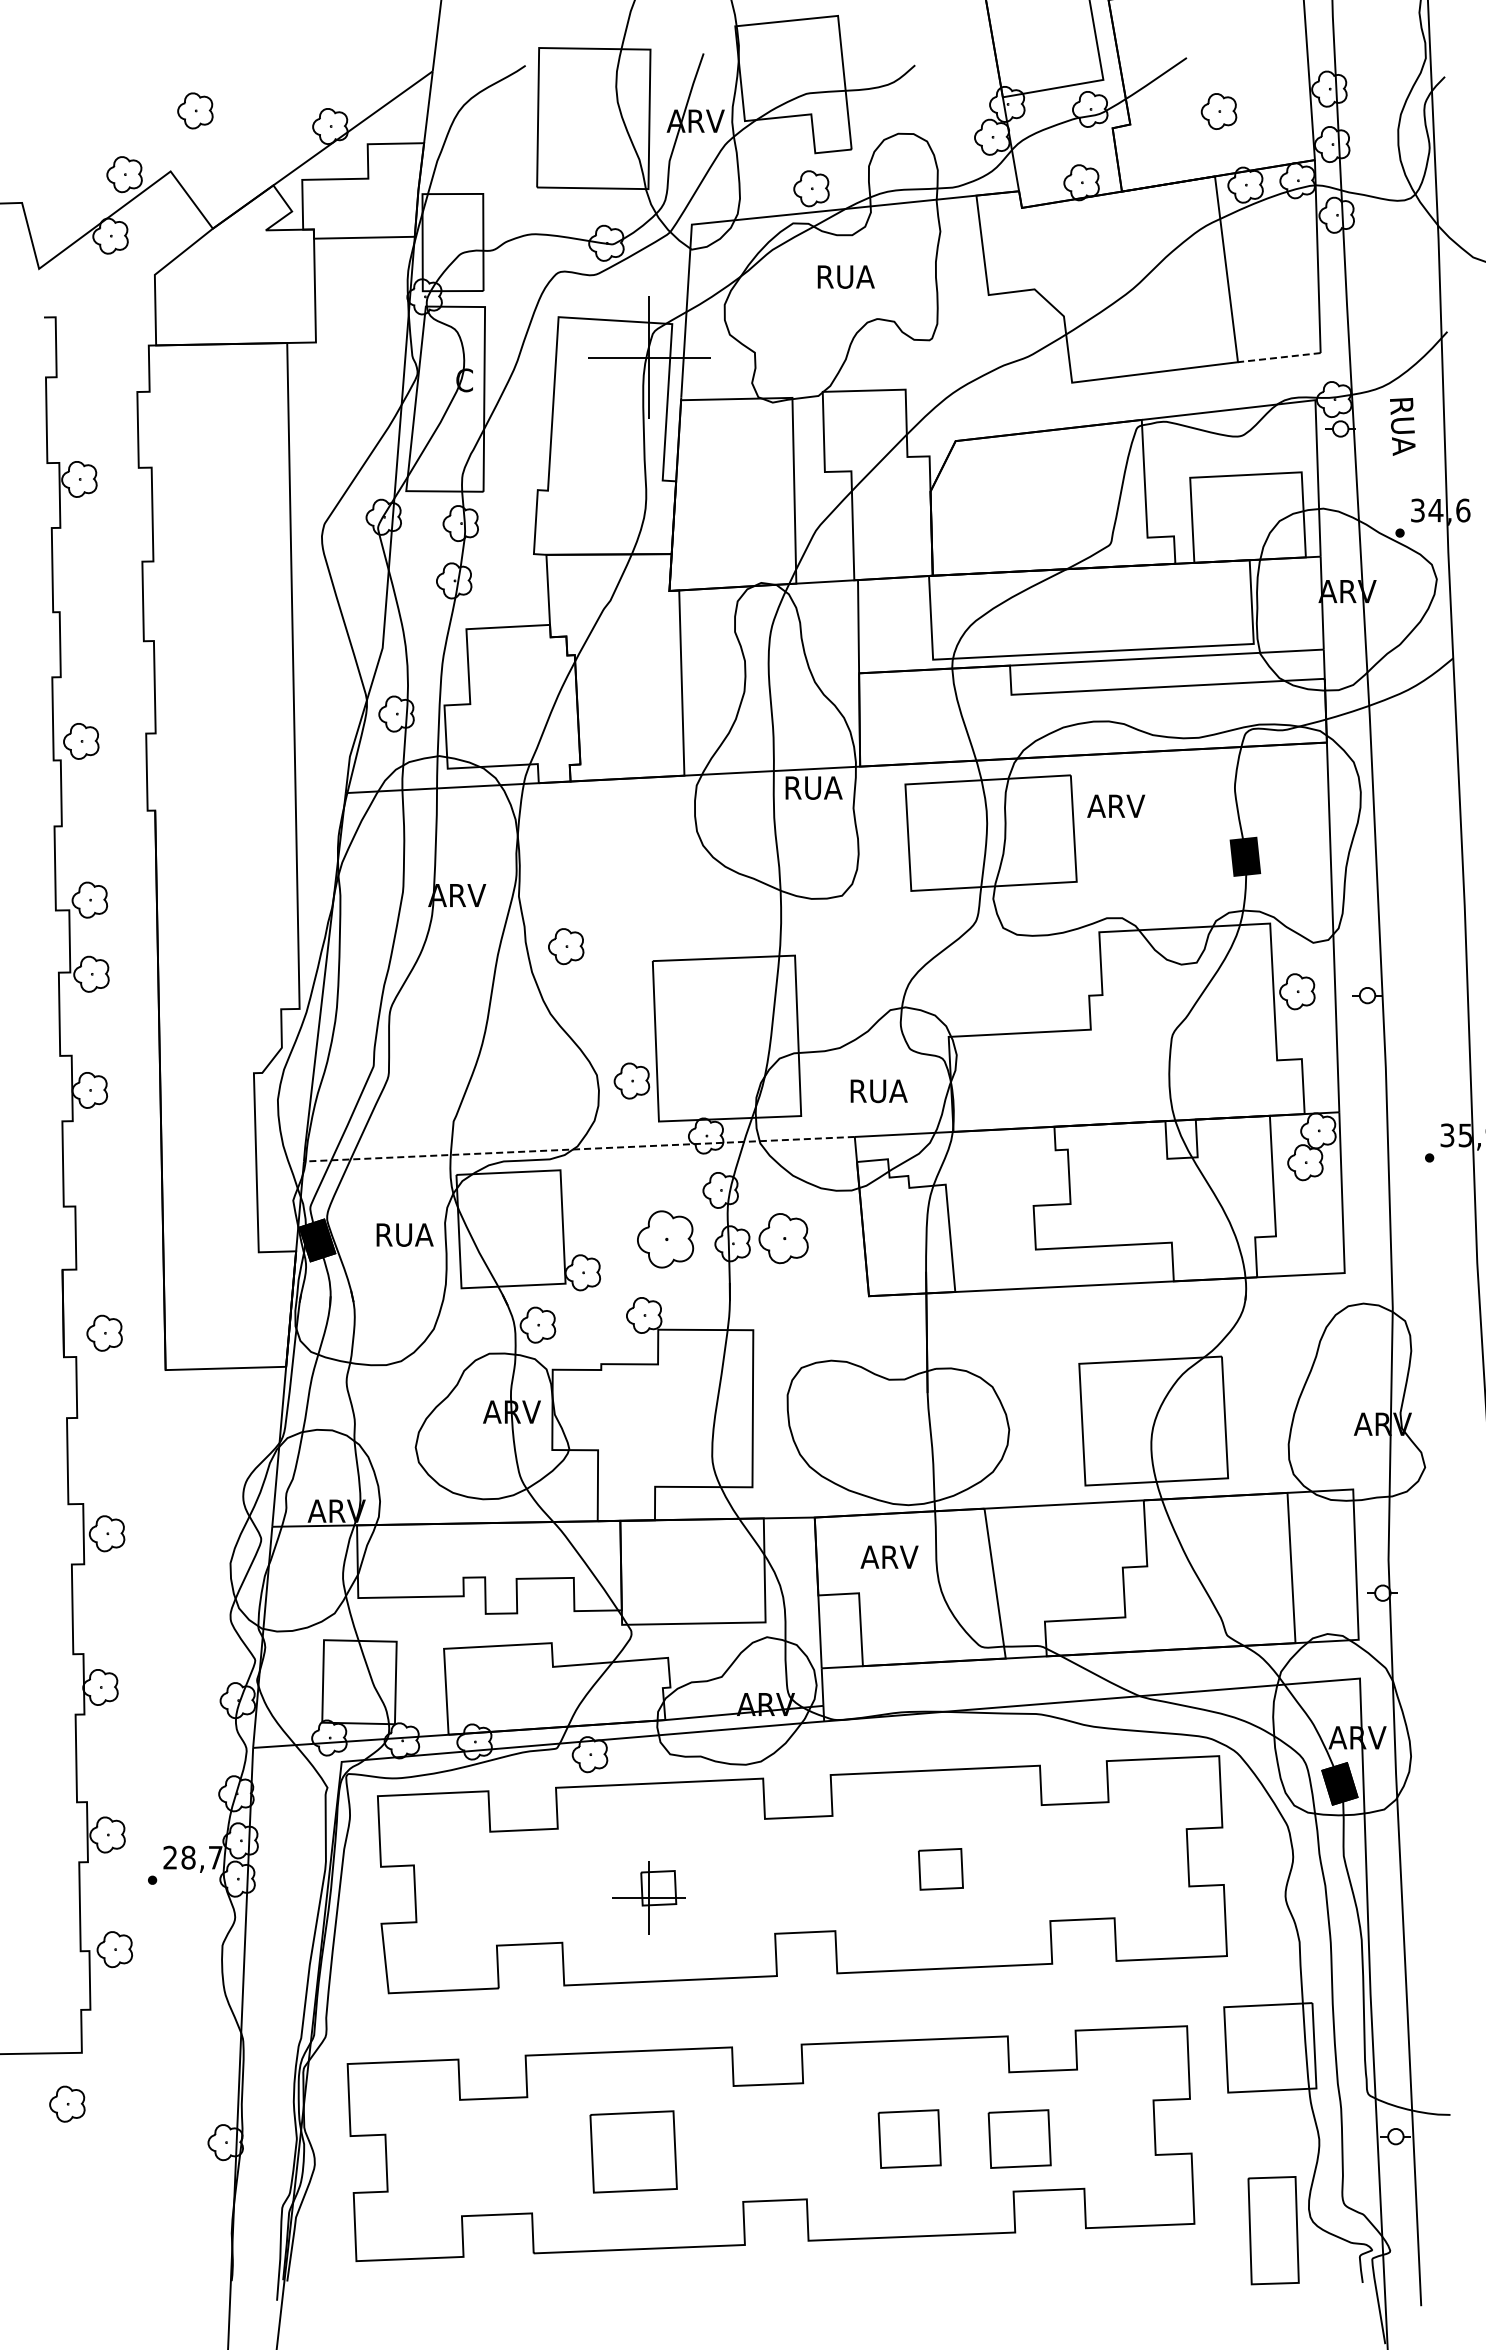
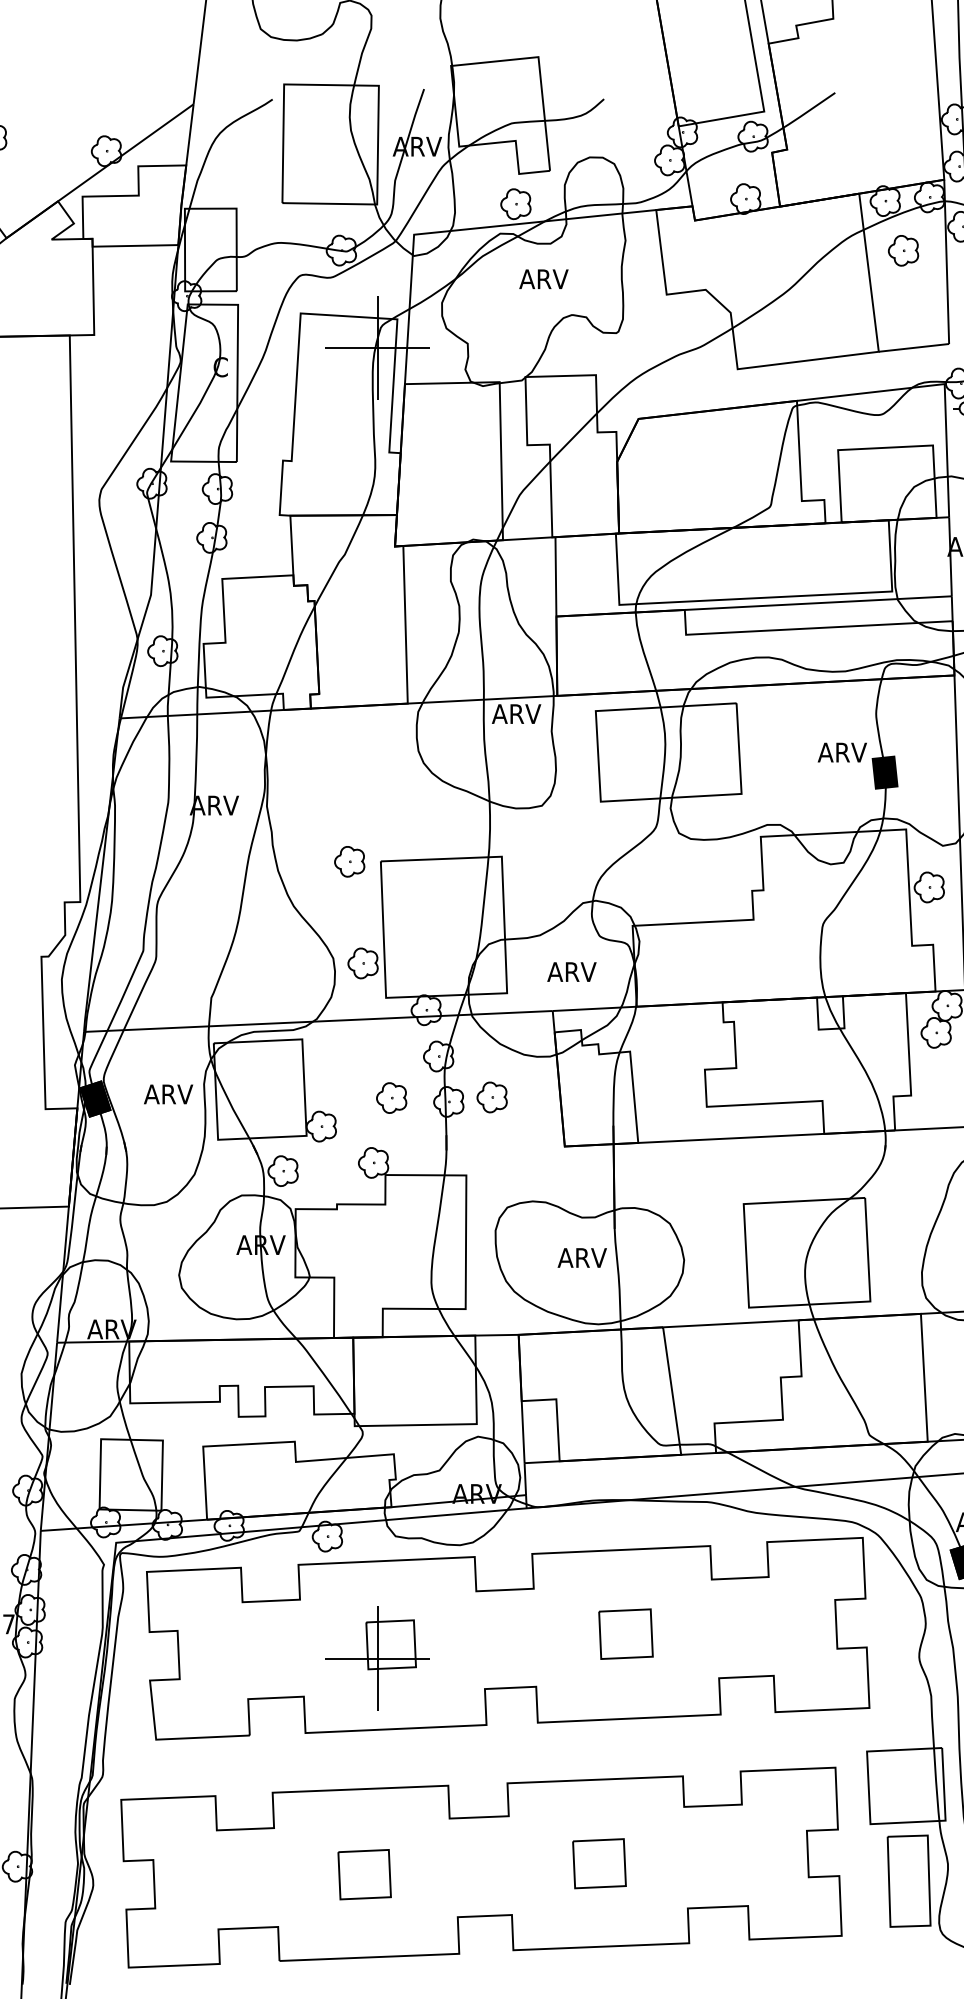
part: (1218, 111) -> (903, 250), moved
text: (844, 276) -> (543, 278), RUA -> ARV
line: (1279, 357) -> (914, 347), dashed -> solid
text: (812, 787) -> (516, 713), RUA -> ARV
text: (1116, 805) -> (842, 751), moved
part: (566, 946) -> (349, 861), moved
text: (877, 1091) -> (572, 972), RUA -> ARV
line: (579, 1149) -> (318, 1021), dashed -> solid
text: (403, 1234) -> (168, 1094), RUA -> ARV
part: (665, 1238) -> (391, 1097), size x0.62
part: (783, 1238) -> (492, 1097), size x0.71
text: (889, 1556) -> (582, 1257), moved
part: (940, 1869) -> (625, 1634), size x1.43
part: (649, 1897) -> (378, 1658), size x1.67
part: (1019, 2138) -> (692, 1863), removed
part: (633, 2151) -> (364, 1874), size x0.71
part: (1273, 2230) -> (909, 1881), moved

